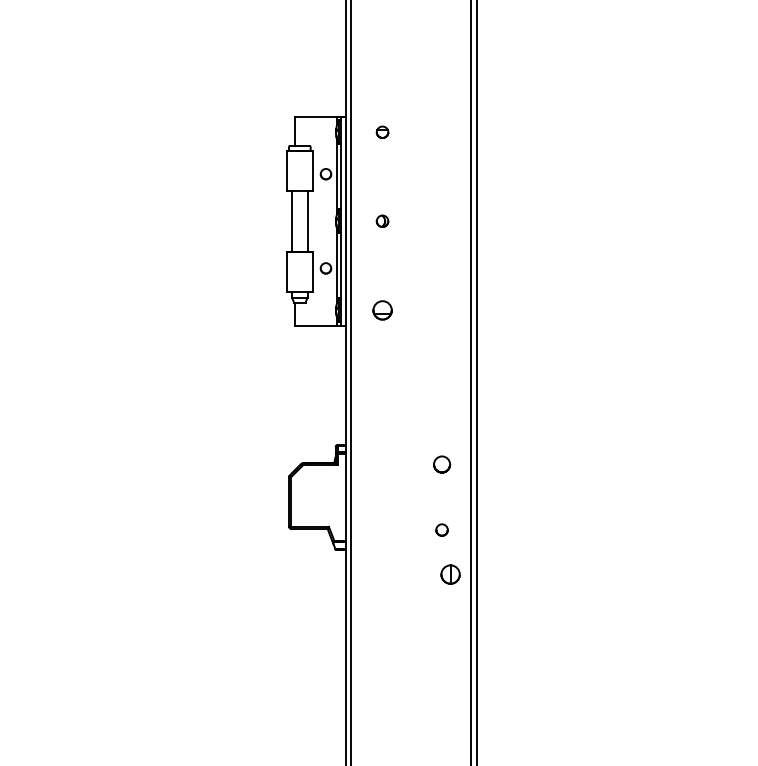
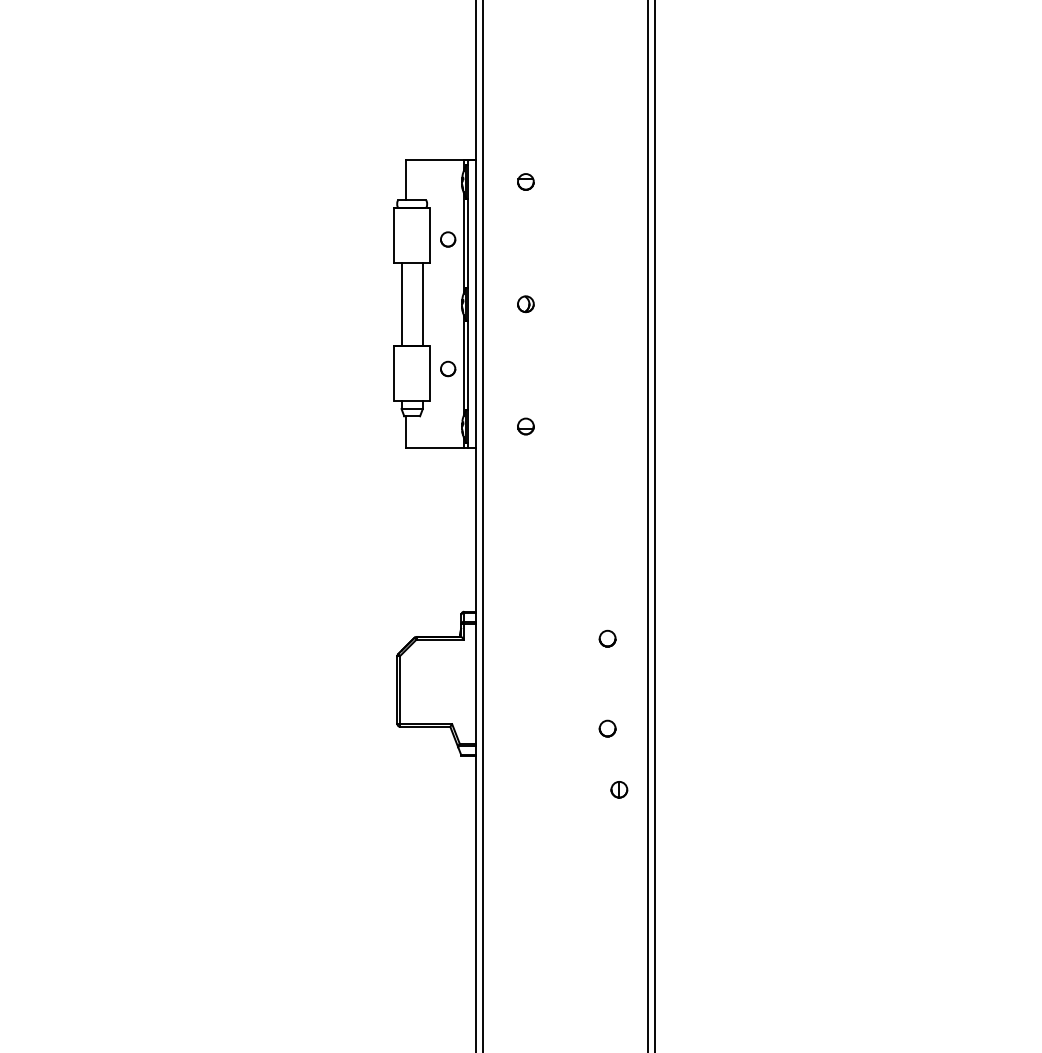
part: (382, 309) -> (525, 425), size x0.62
circle: (441, 464) -> (606, 638), size x0.71
part: (450, 574) -> (619, 789), size x0.62

